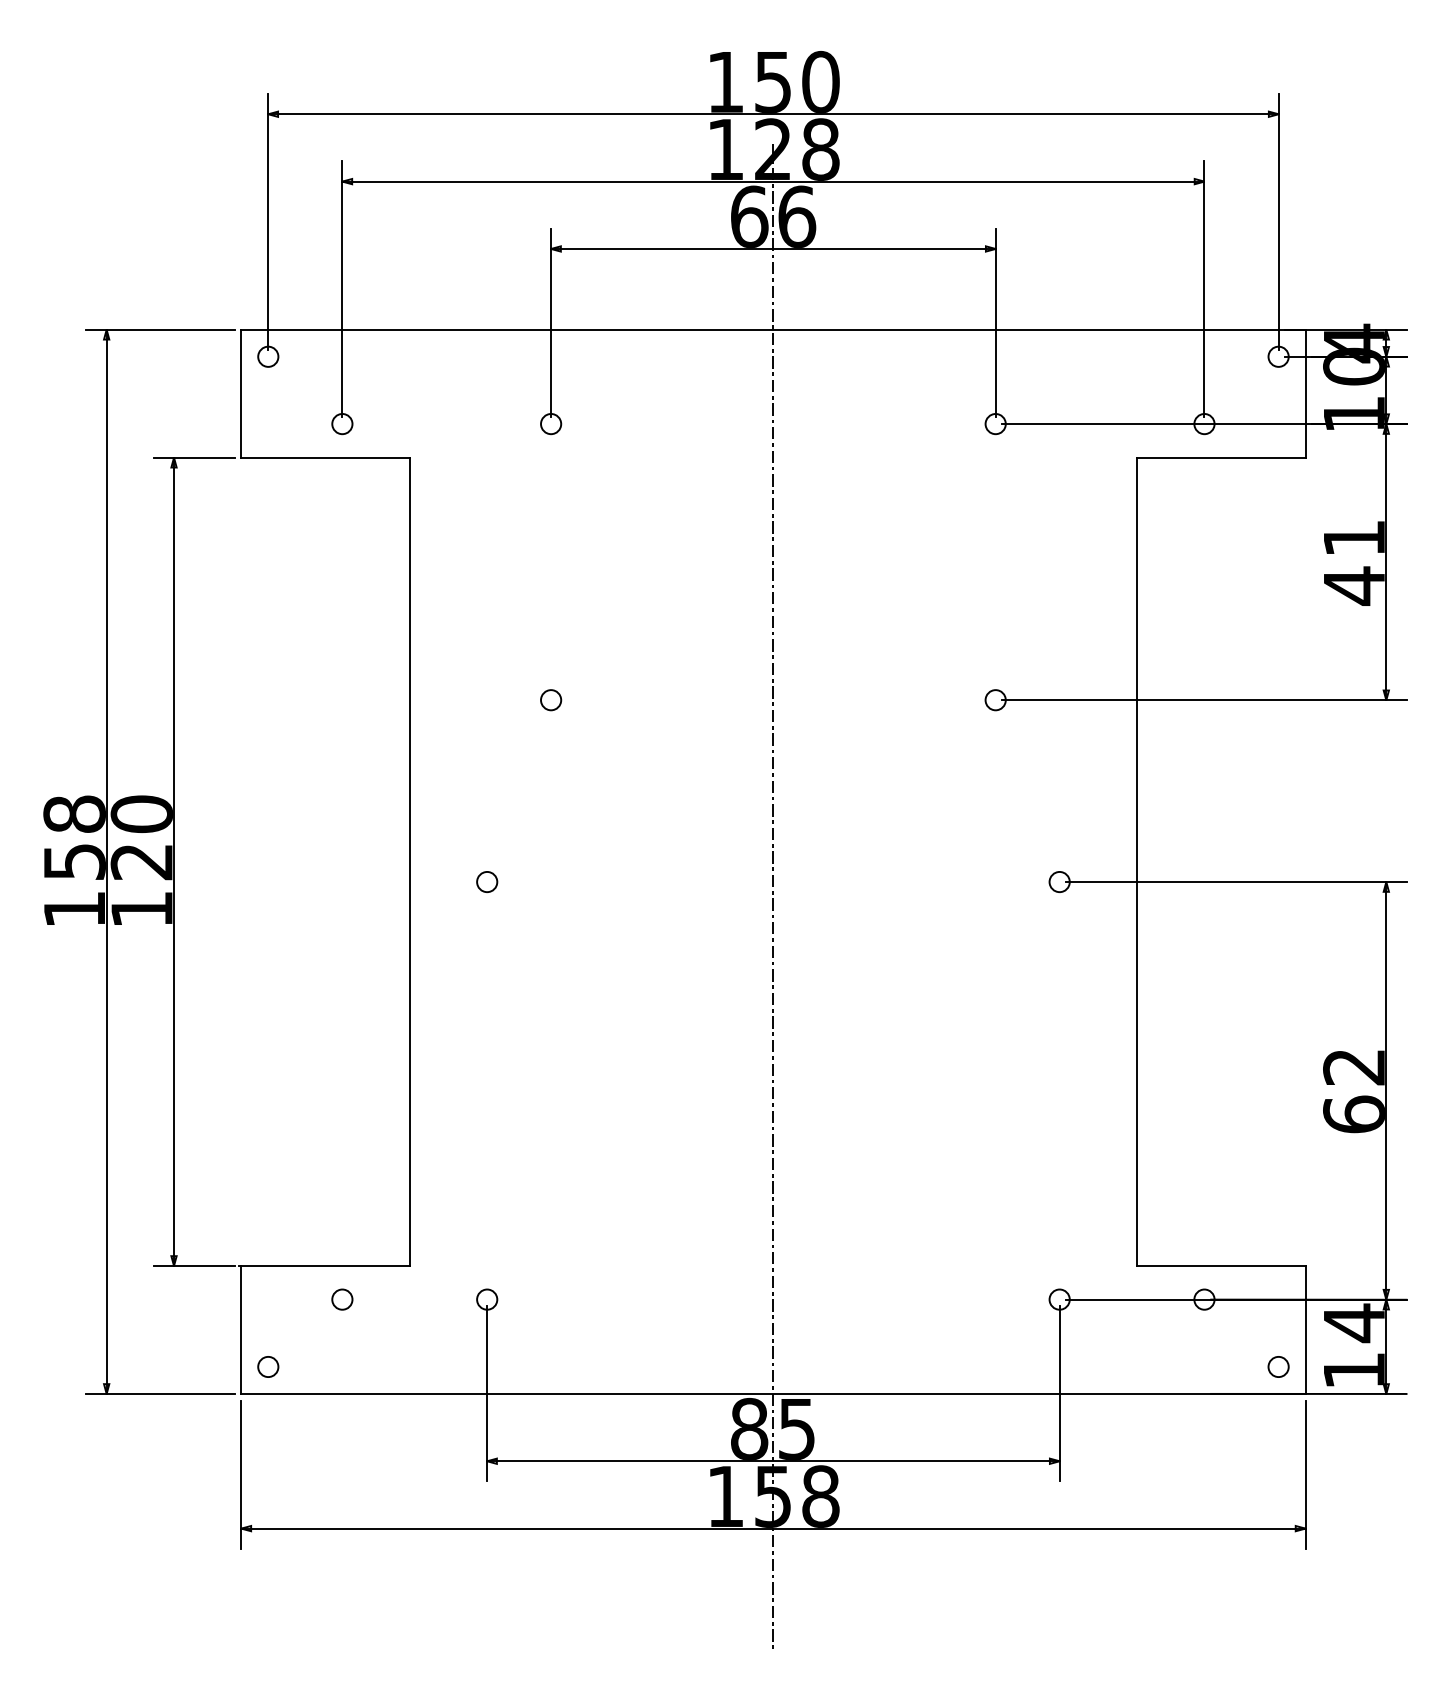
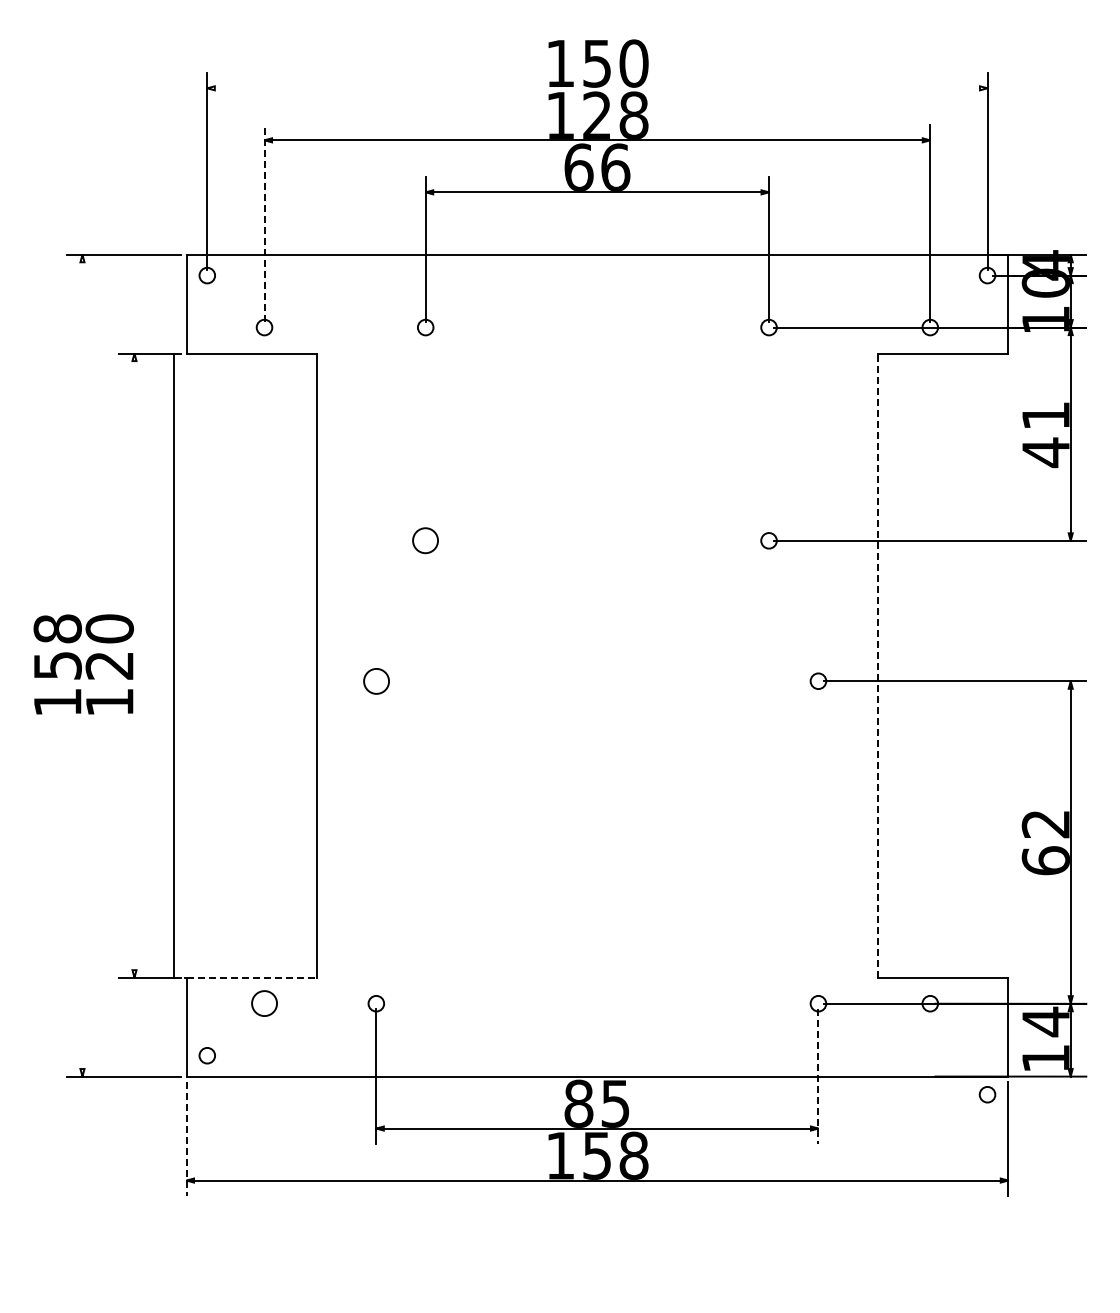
line: (773, 114) -> (597, 88), removed
line: (342, 289) -> (264, 223), solid -> dashed
circle: (550, 699) -> (425, 540), size x1.6
line: (106, 861) -> (82, 665), removed
line: (174, 861) -> (173, 665), moved
line: (1137, 861) -> (878, 665), solid -> dashed
circle: (486, 881) -> (375, 680), size x1.6
line: (773, 897) -> (597, 693), removed
line: (326, 1265) -> (252, 977), solid -> dashed
circle: (342, 1299) -> (264, 1003), size x1.6
circle: (1278, 1366) -> (987, 1094), moved
line: (1059, 1393) -> (818, 1076), solid -> dashed
line: (241, 1475) -> (186, 1139), solid -> dashed

